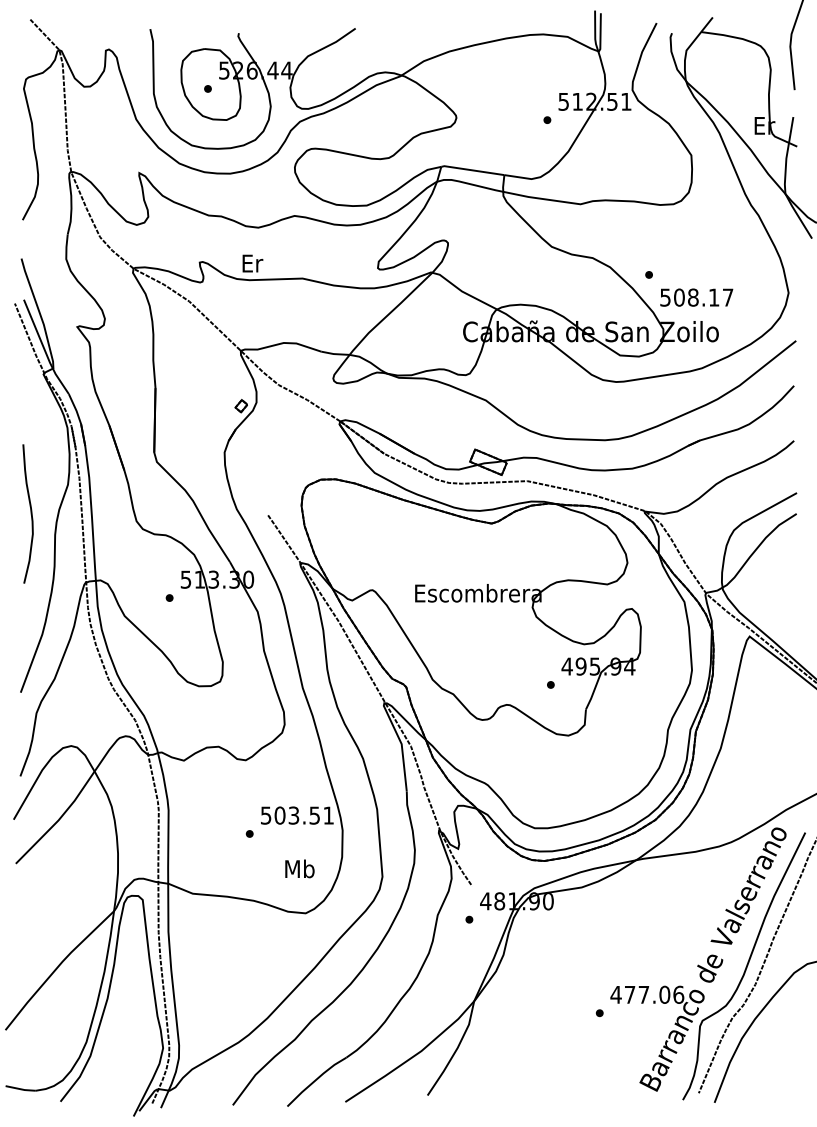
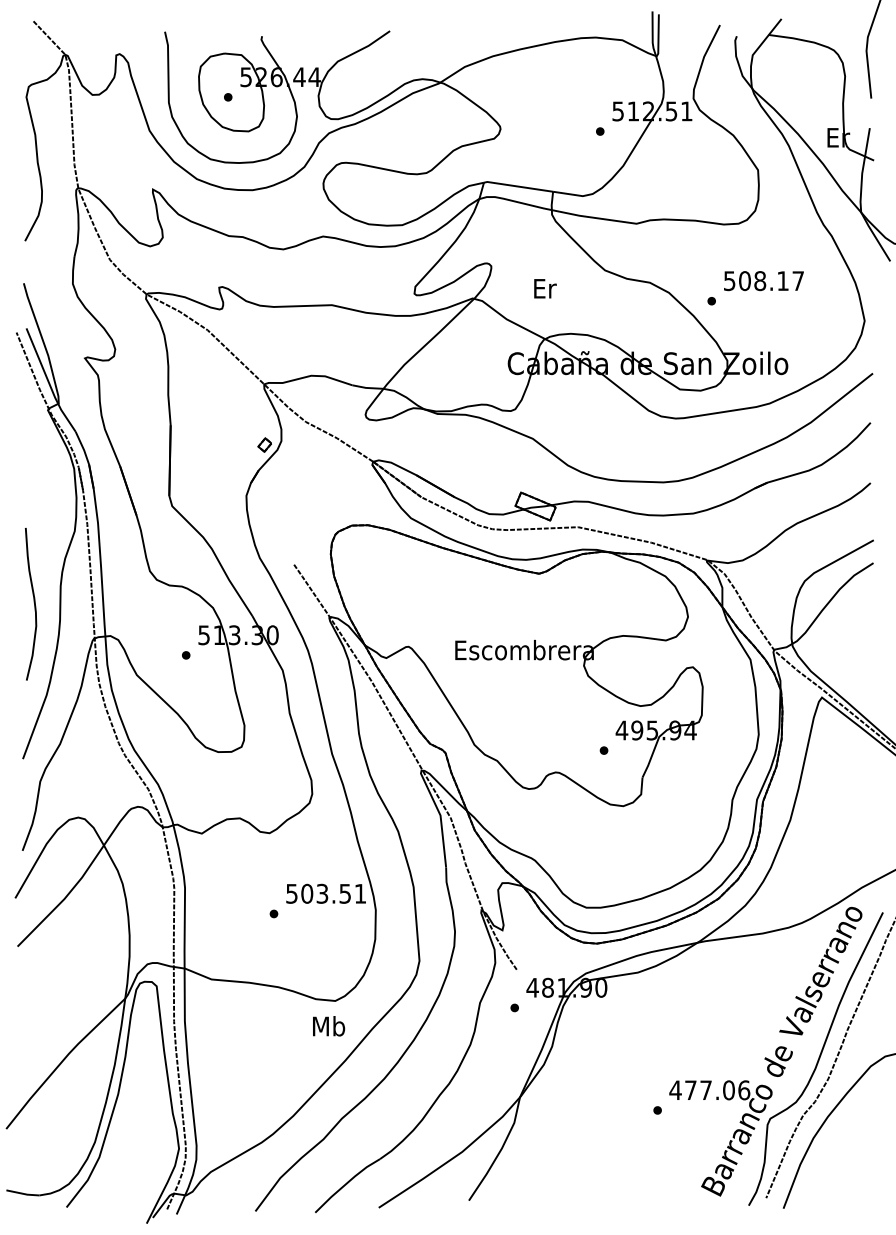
text: (252, 263) -> (545, 288), moved
text: (696, 298) -> (763, 281), moved
curve: (30, 512) -> (33, 602), moved
text: (300, 869) -> (329, 1026), moved

